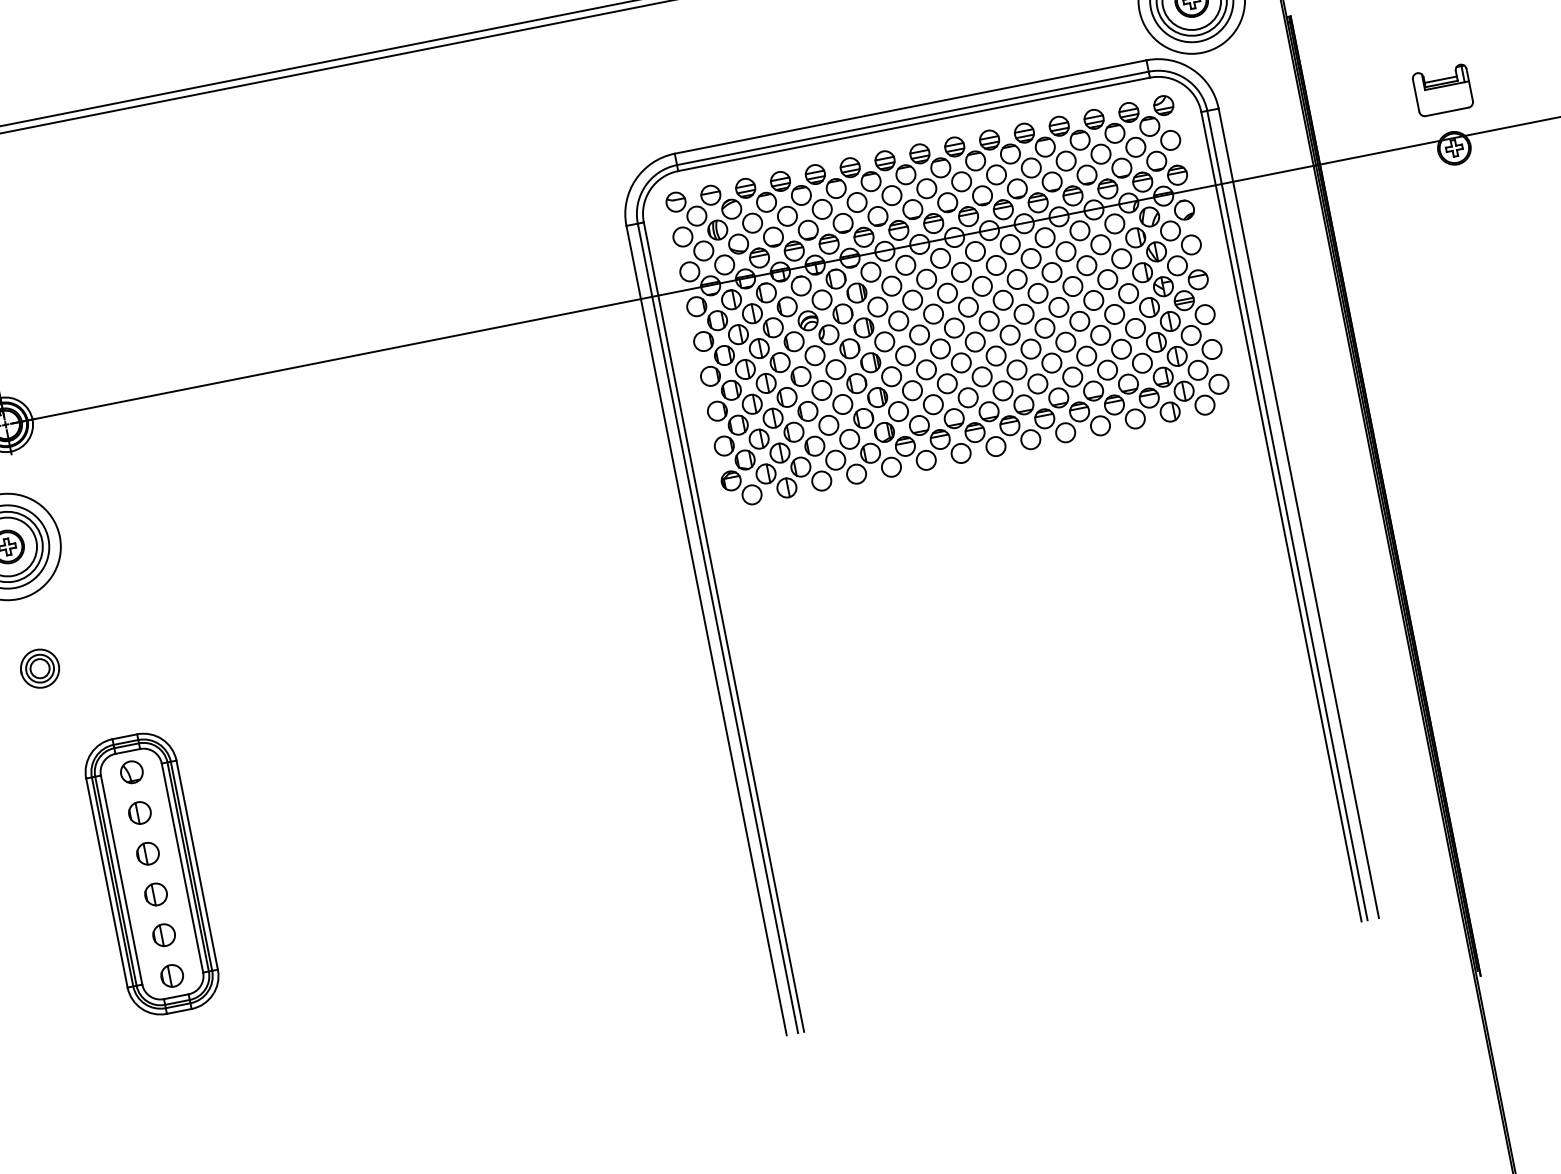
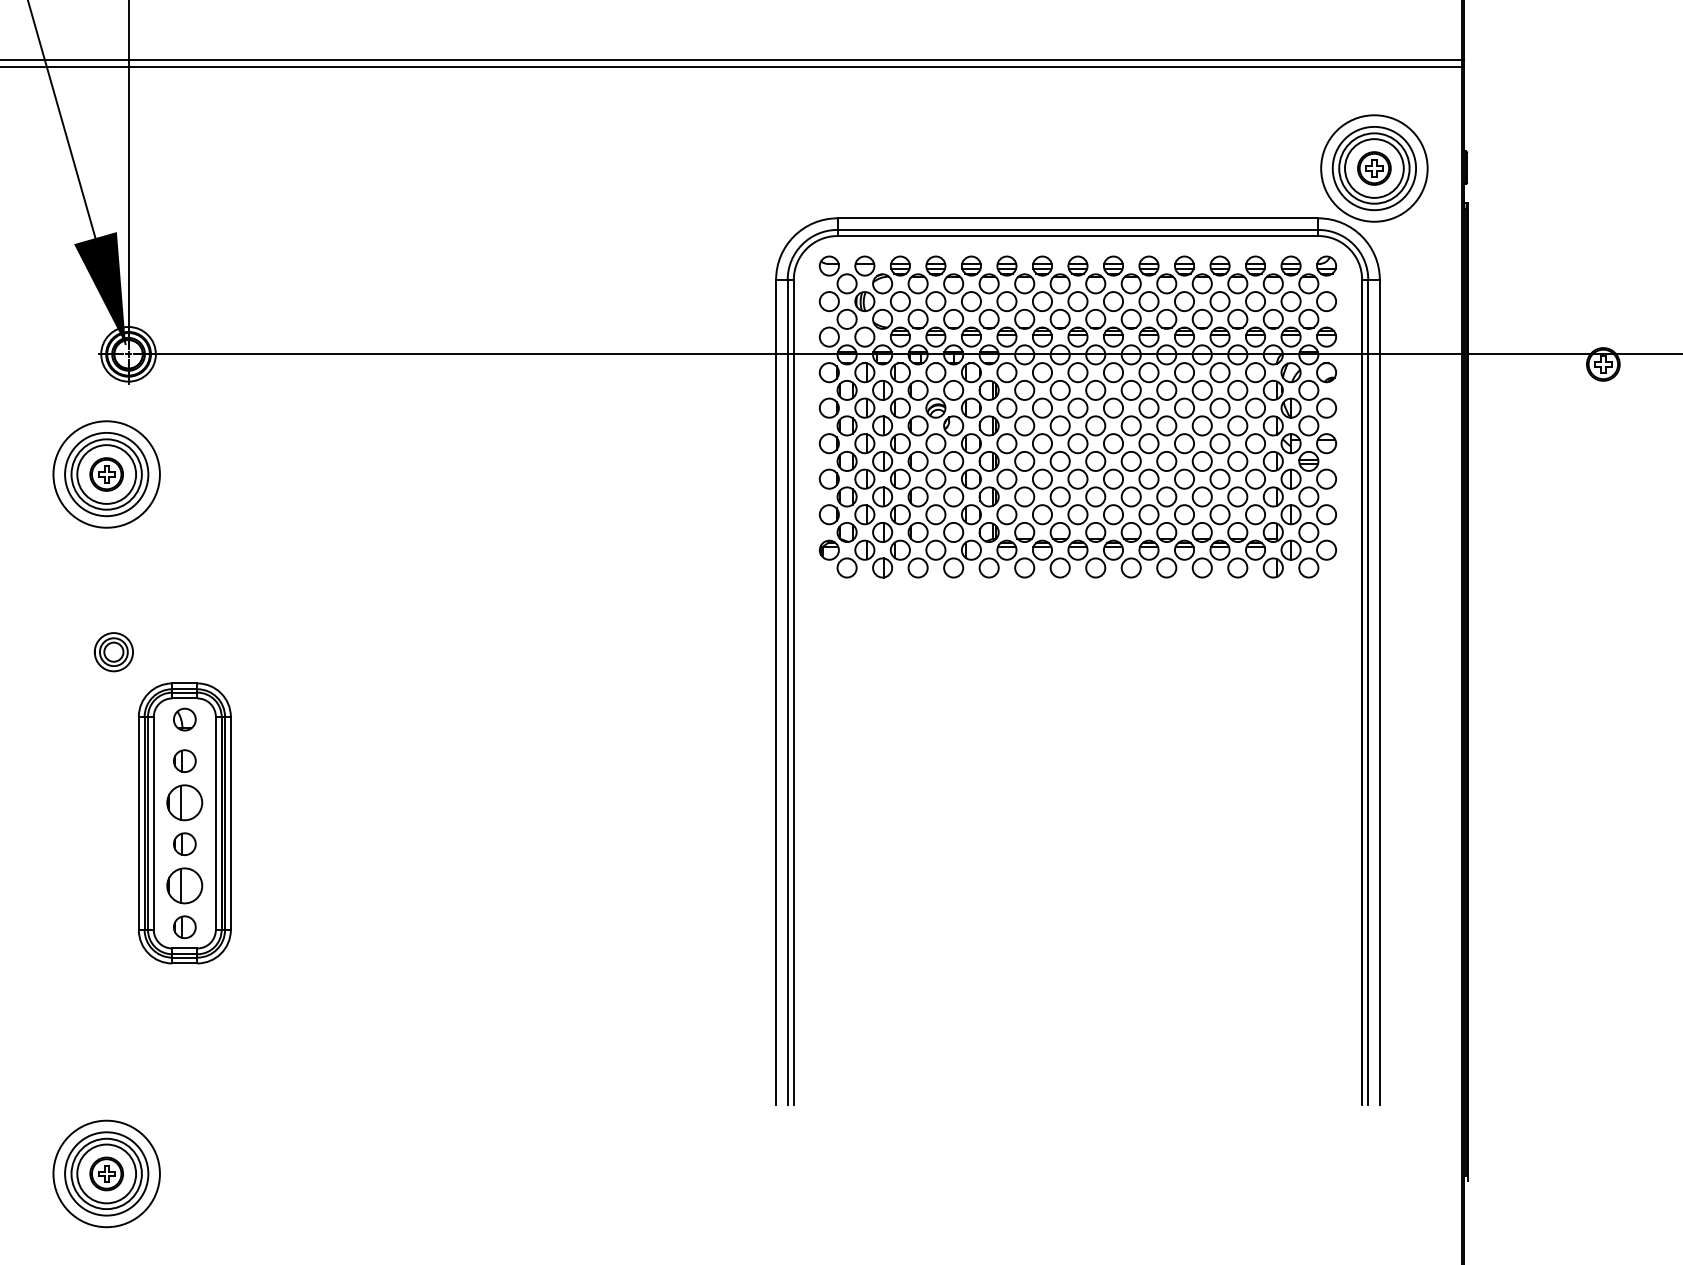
part: (1443, 90) -> (1603, 305), removed
part: (39, 669) -> (113, 652), moved
part: (147, 853) -> (184, 802), size x1.6
part: (163, 935) -> (184, 885), size x1.6

